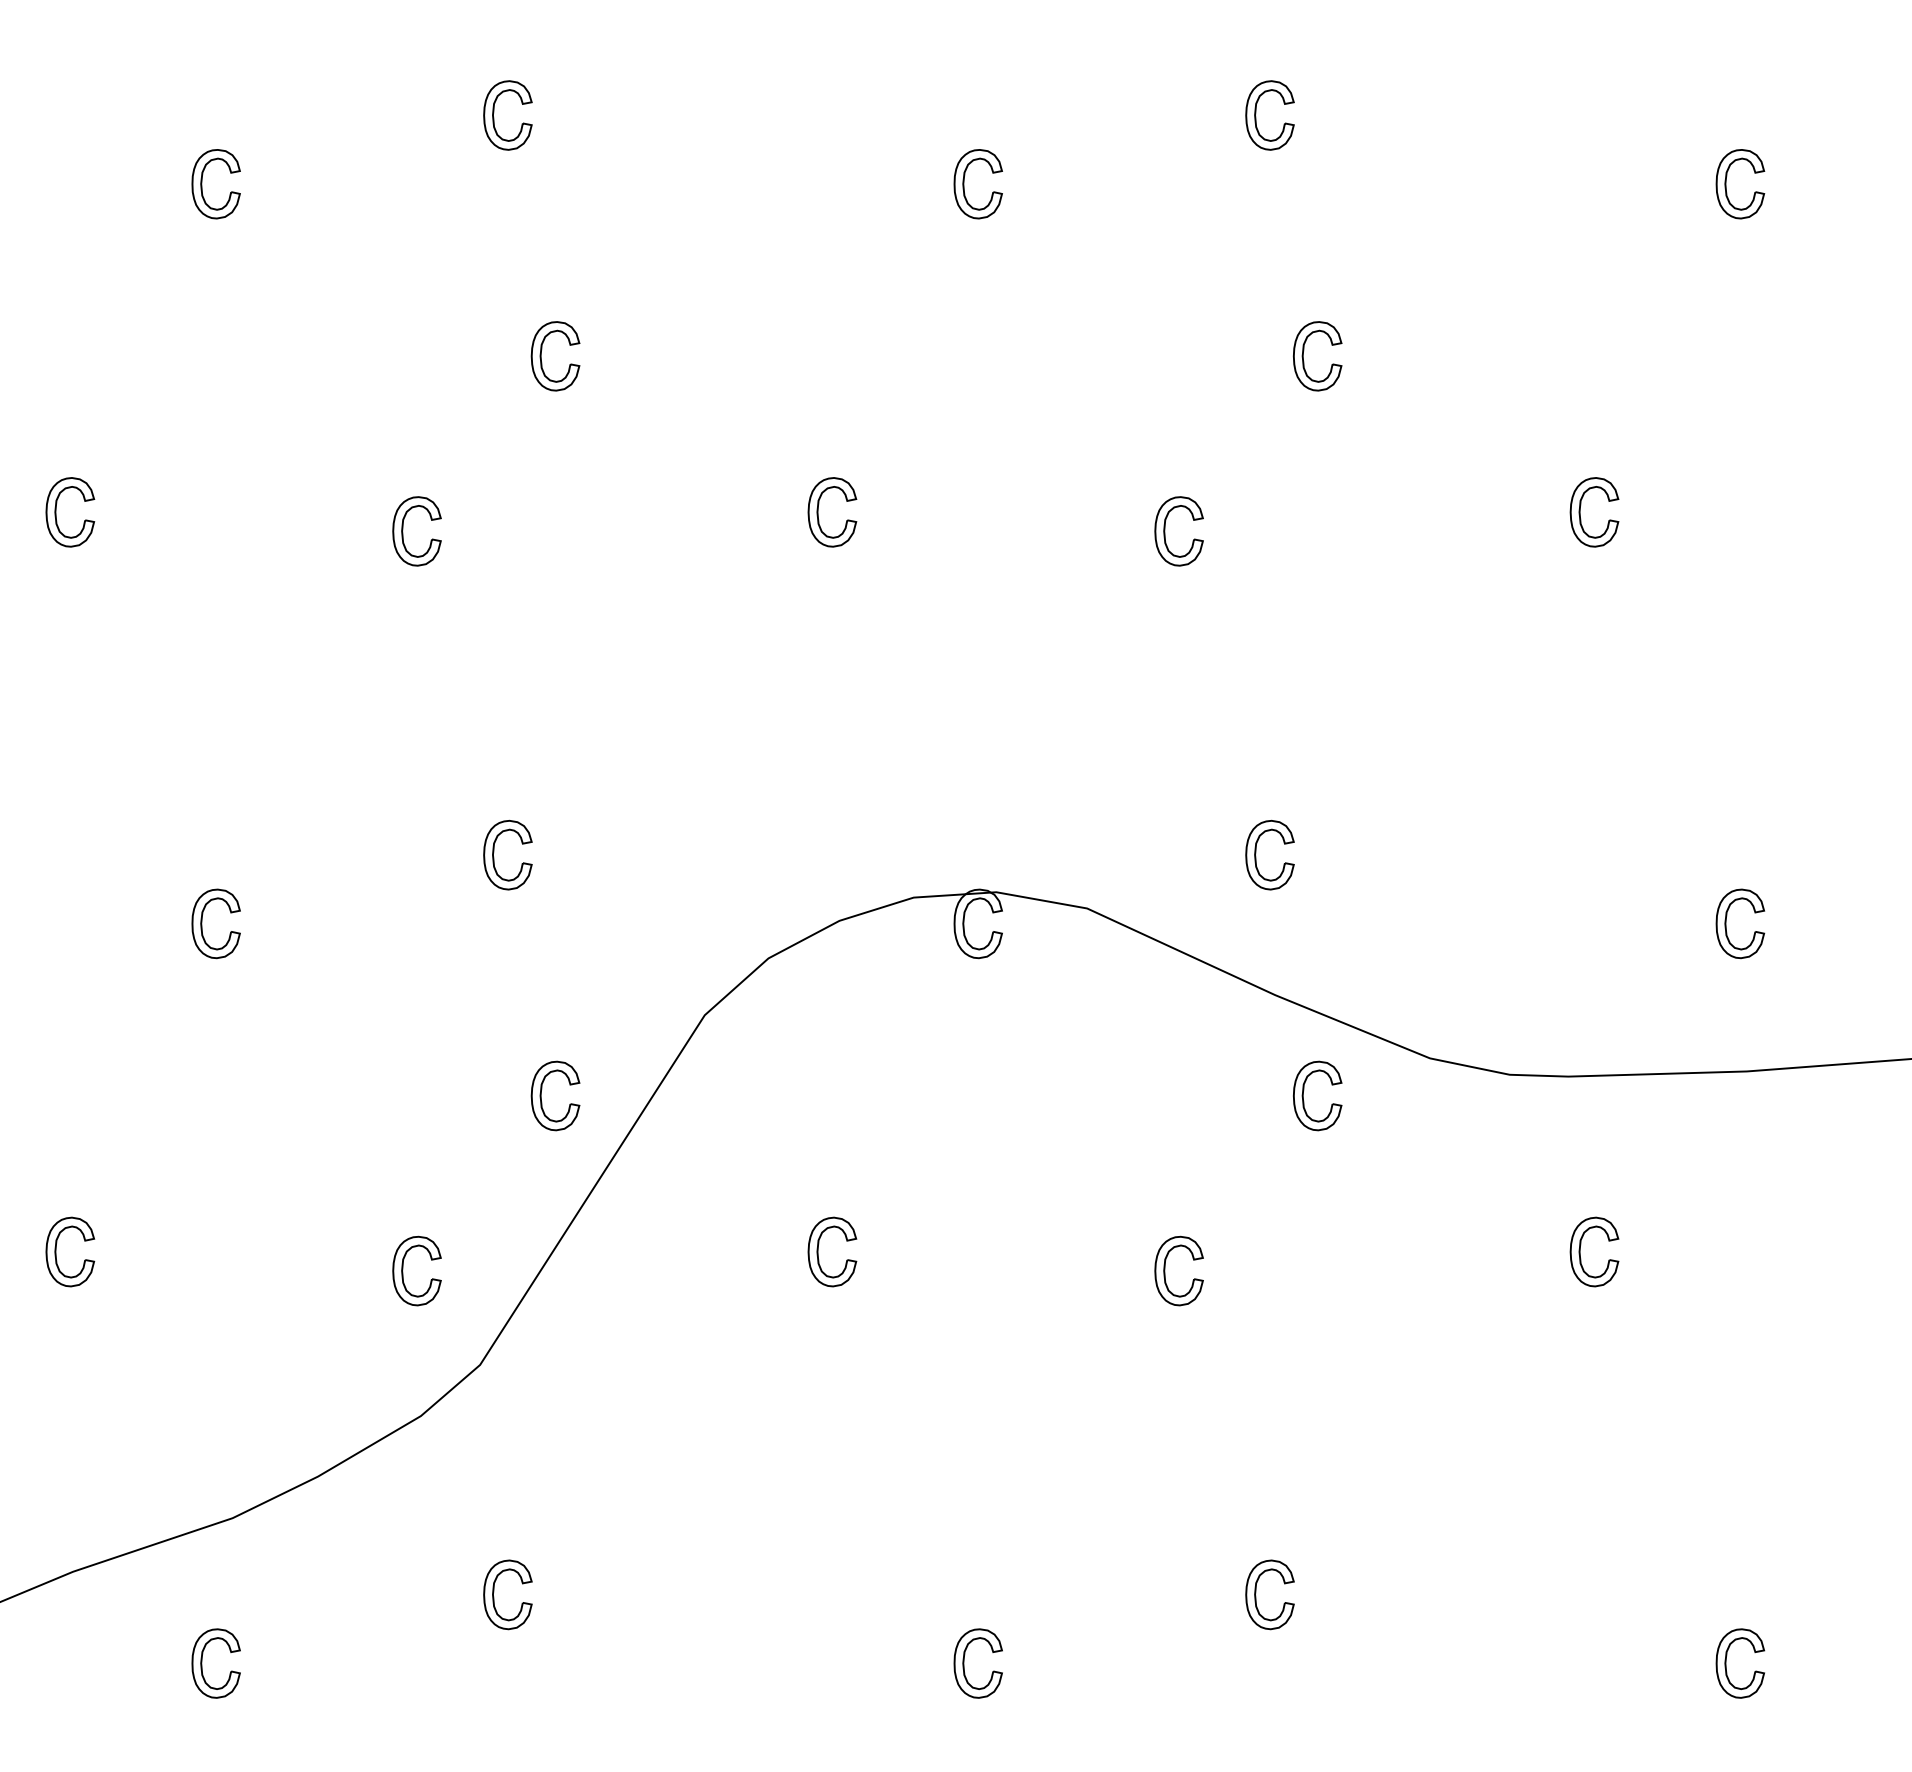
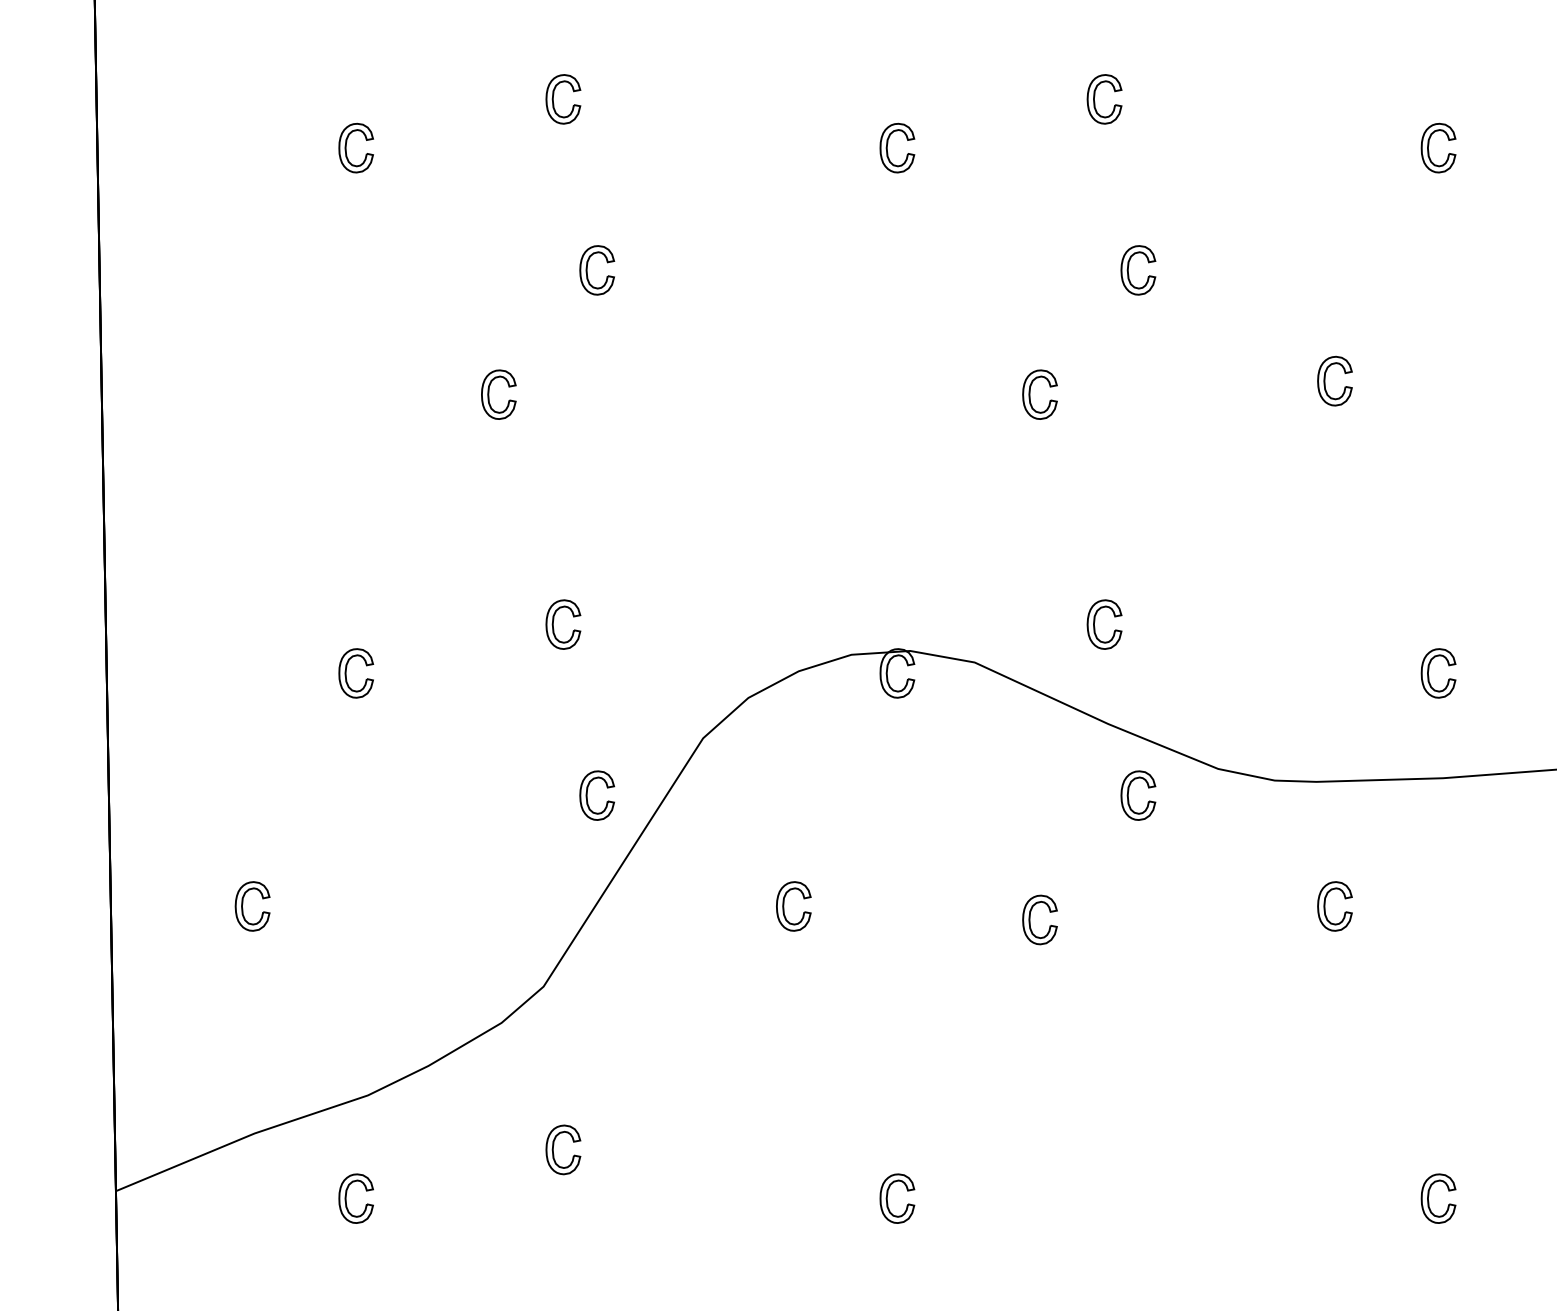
part: (57, 508) -> (243, 378), removed
part: (819, 511) -> (784, 380), removed
part: (403, 1270) -> (489, 919), removed
part: (1257, 1590) -> (1095, 1146), removed

